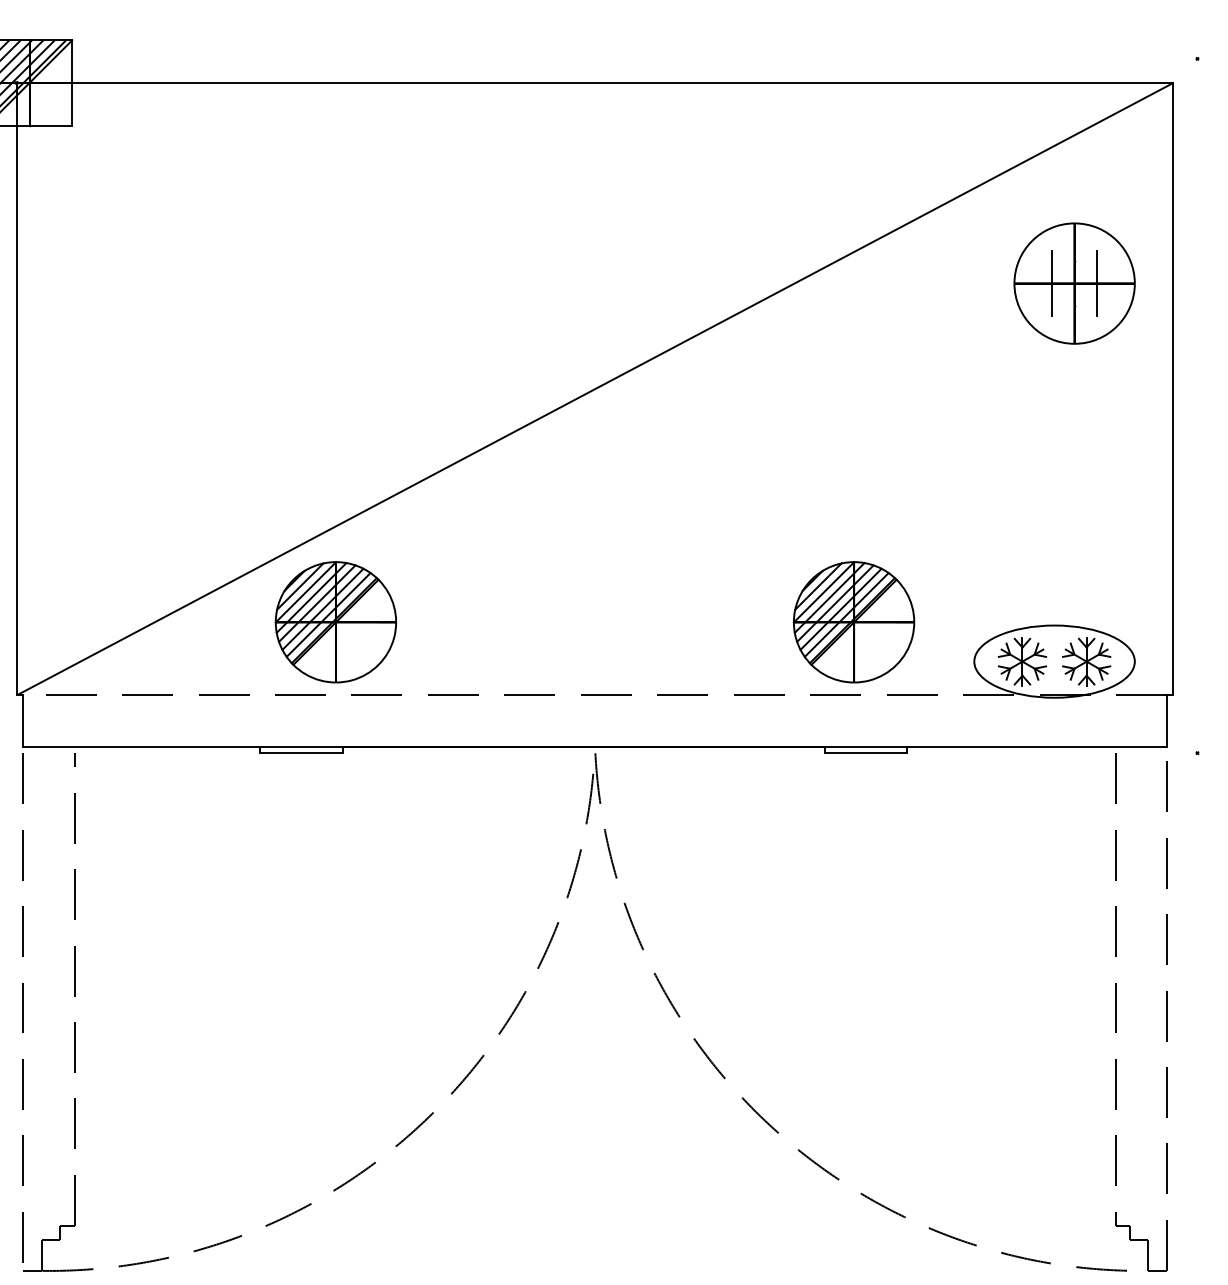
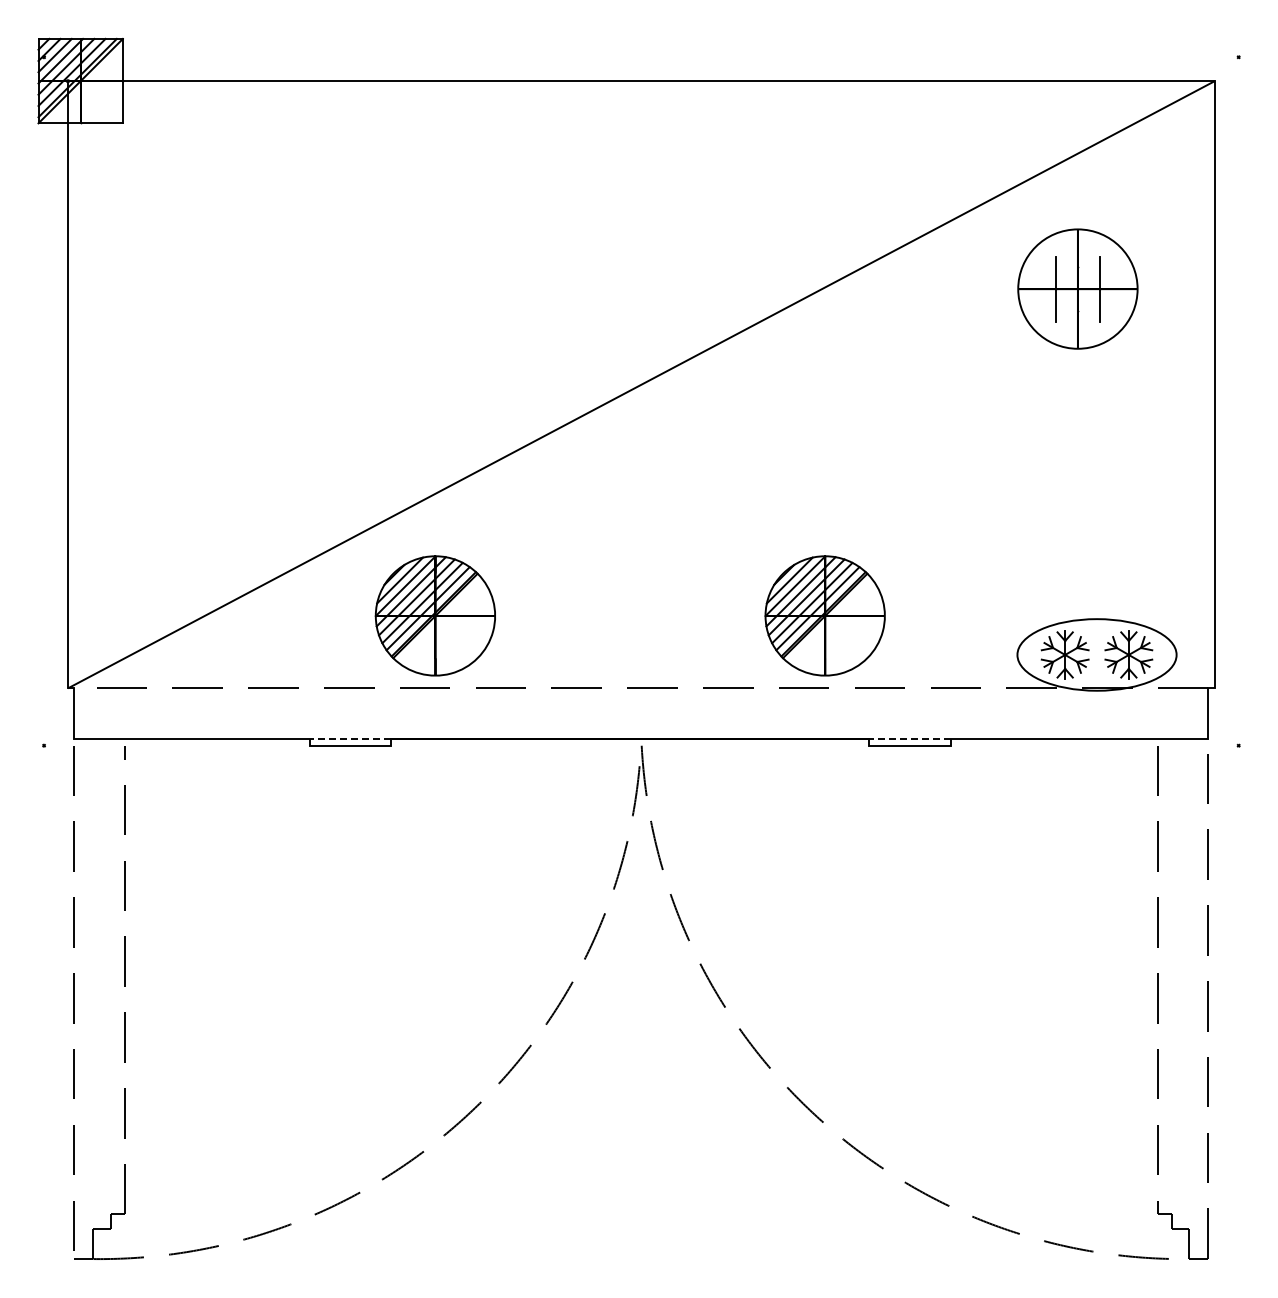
part: (1074, 283) -> (1077, 288), moved
part: (334, 621) -> (434, 615), moved
part: (853, 621) -> (824, 615), moved
line: (301, 746) -> (350, 739), solid -> dashed
line: (865, 746) -> (909, 739), solid -> dashed

